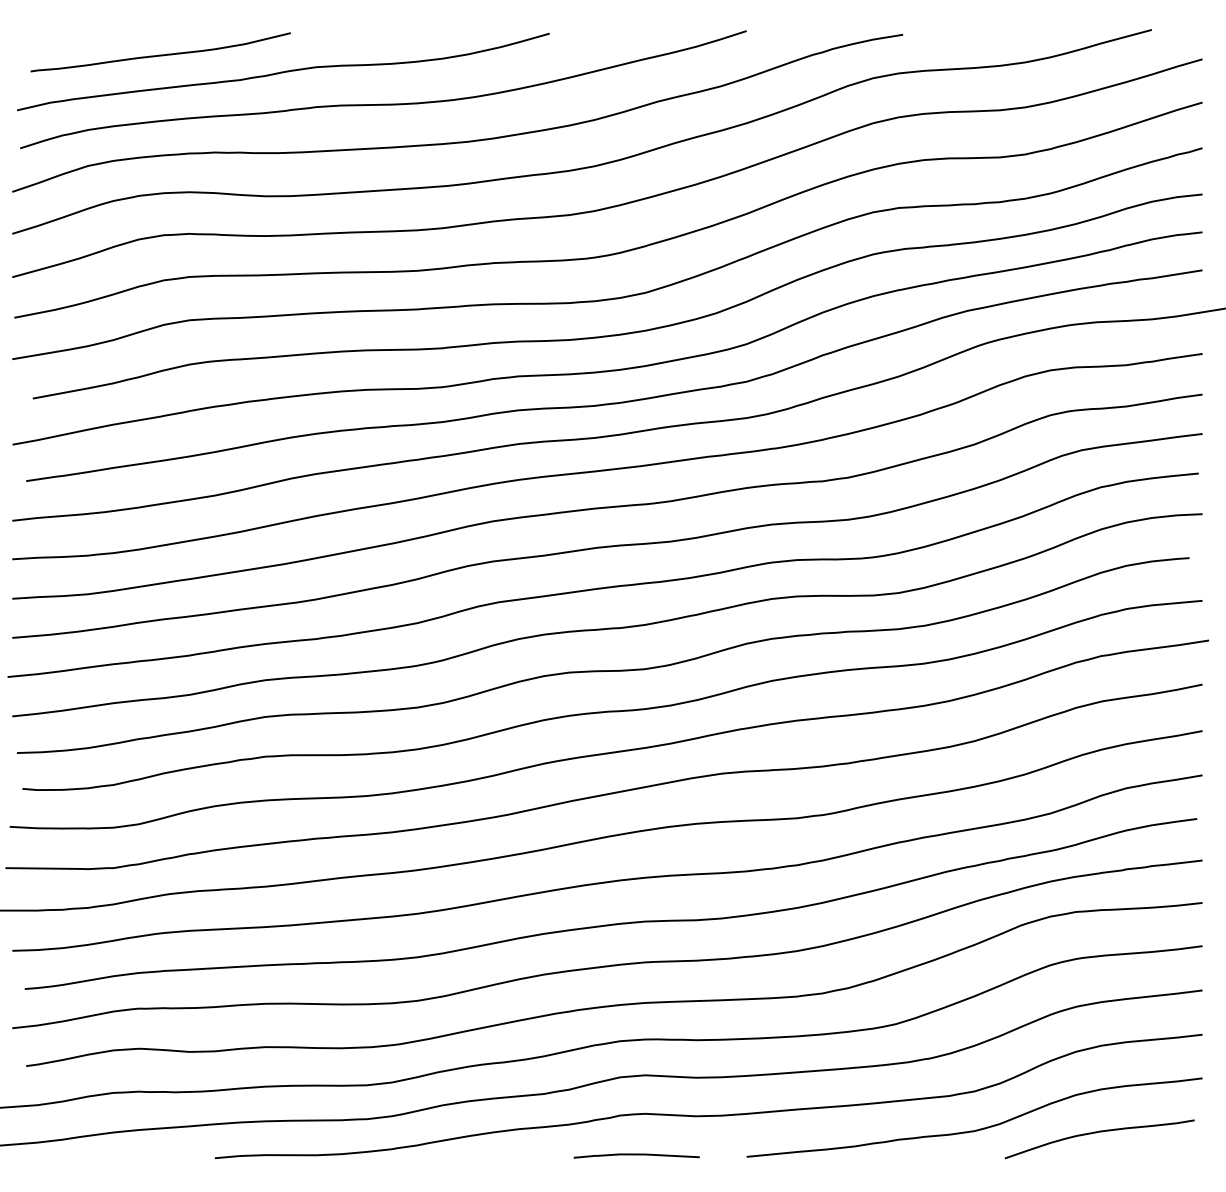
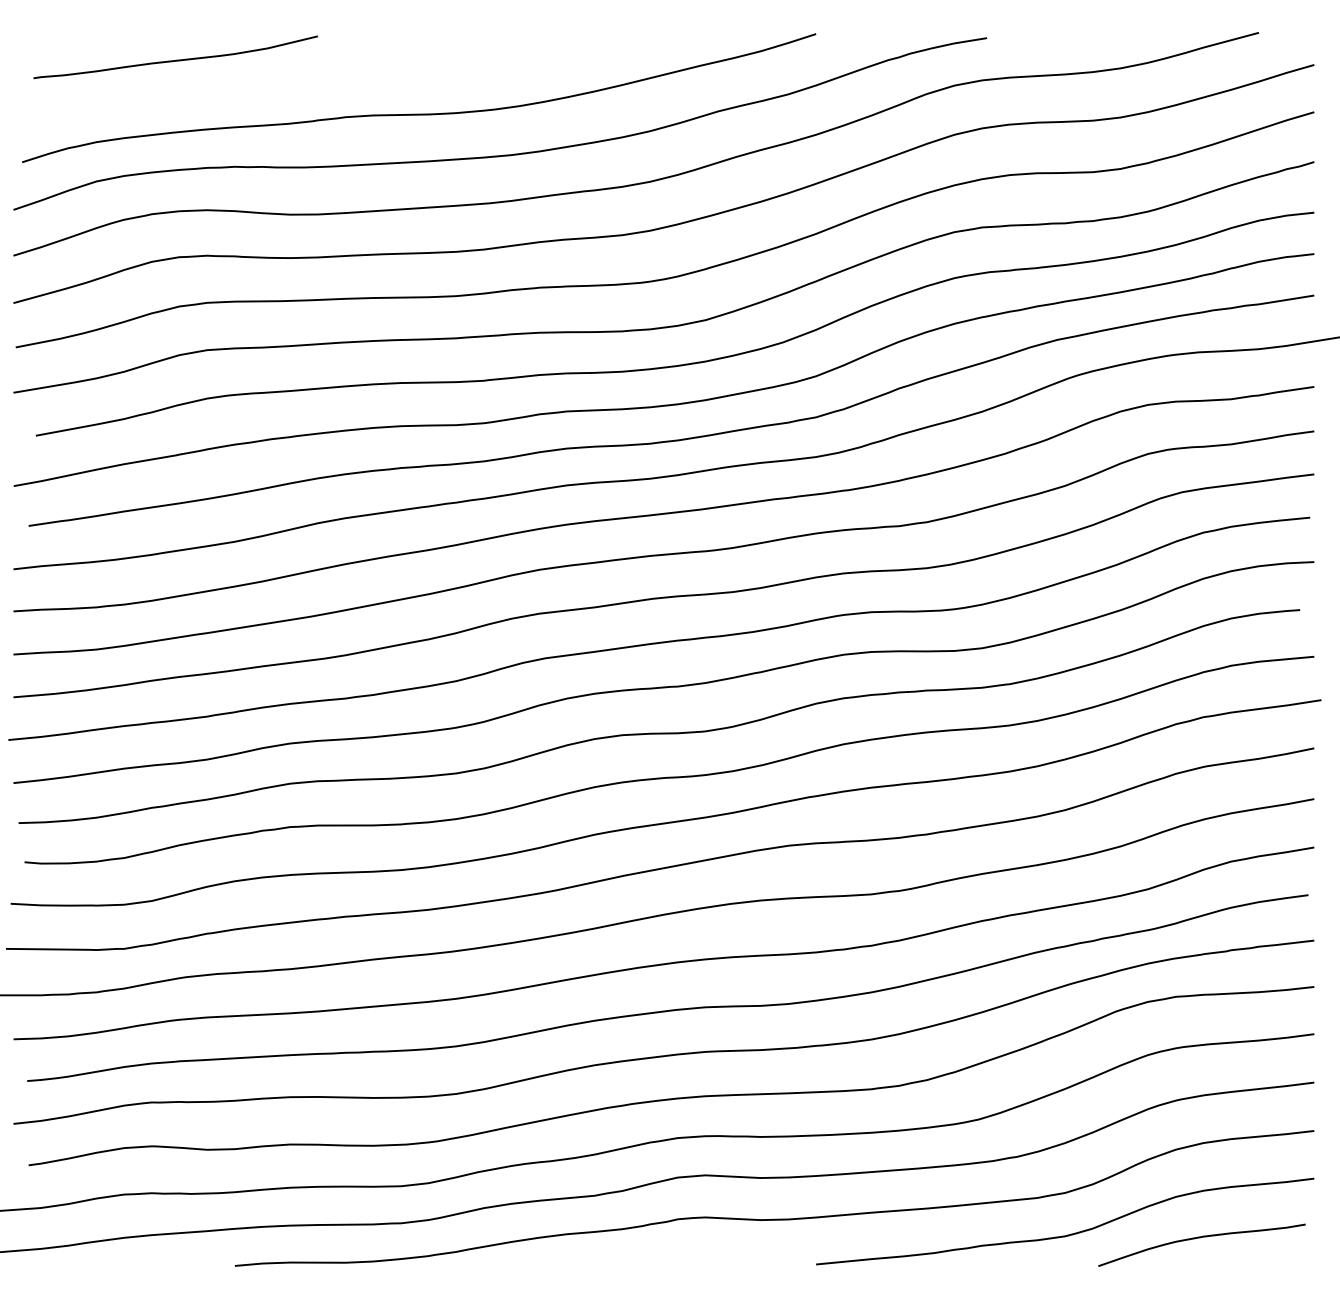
curve: (283, 71) -> (309, 78), removed
curve: (636, 1155) -> (695, 1262), removed

